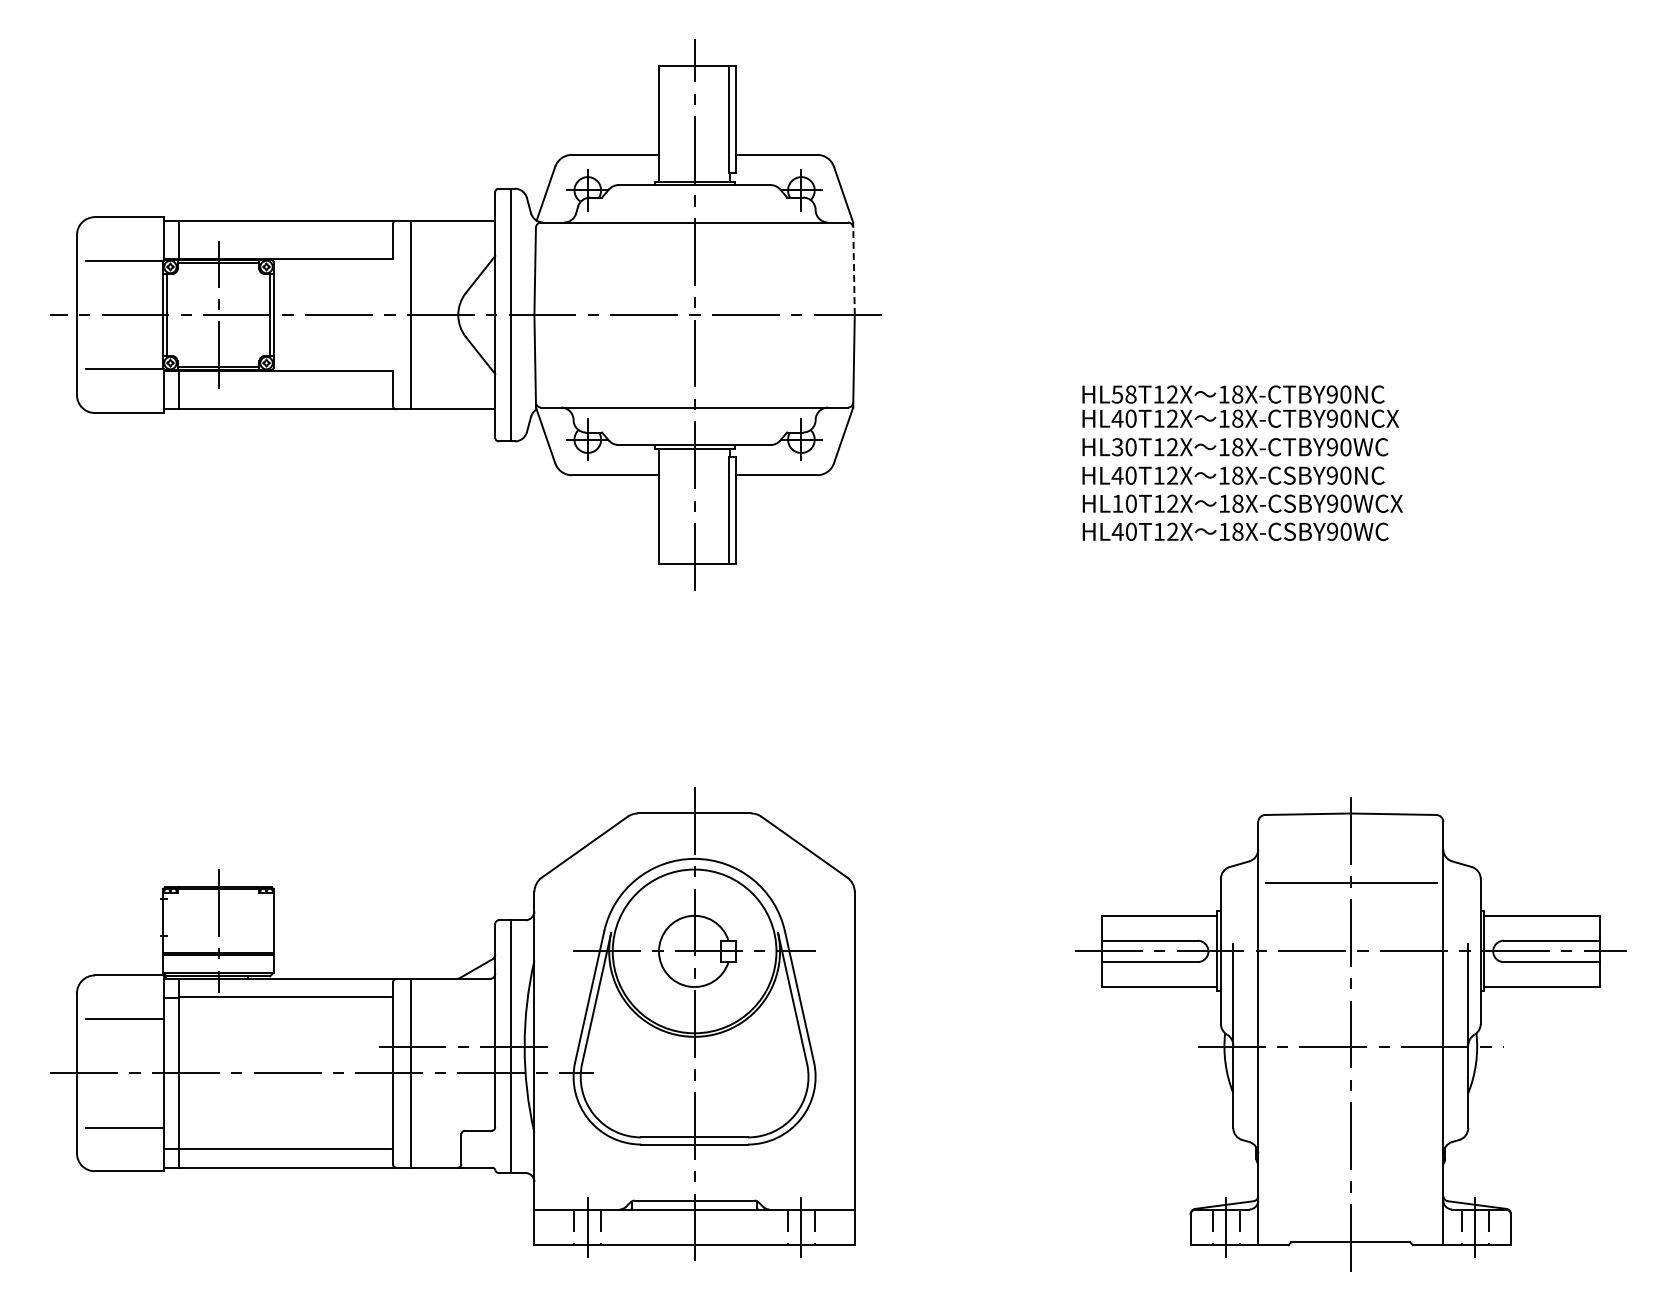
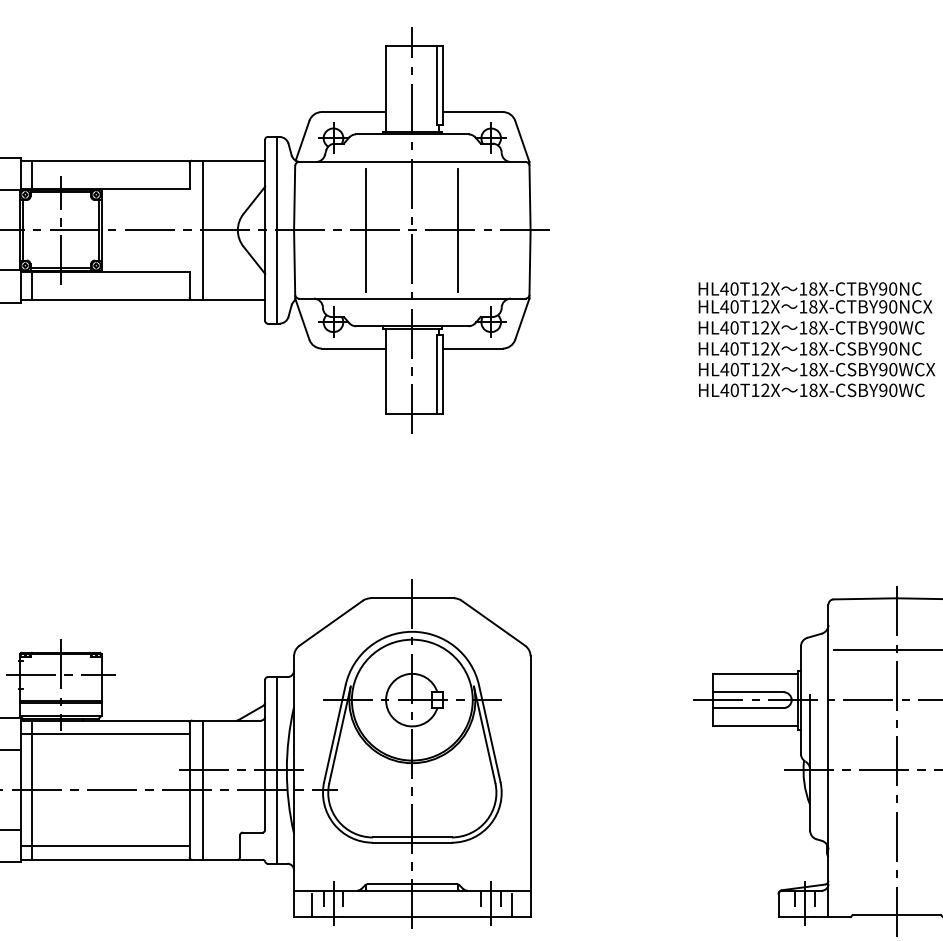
line: (853, 268) -> (529, 195), dashed -> solid
line: (632, 314) -> (366, 229), added
line: (756, 314) -> (458, 229), added
text: (1123, 394) -> (728, 288), HL58T12X -> HL40T12X
text: (1117, 447) -> (724, 328), HL30T12X -> HL40T12X
text: (1117, 503) -> (724, 369), HL10T12X -> HL40T12X
line: (218, 917) -> (60, 675), added
line: (559, 1229) -> (312, 905), added
line: (829, 1229) -> (511, 905), added

